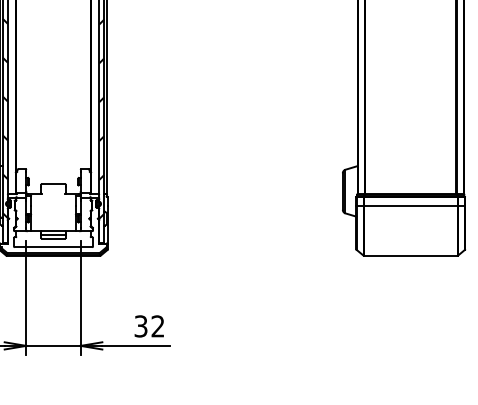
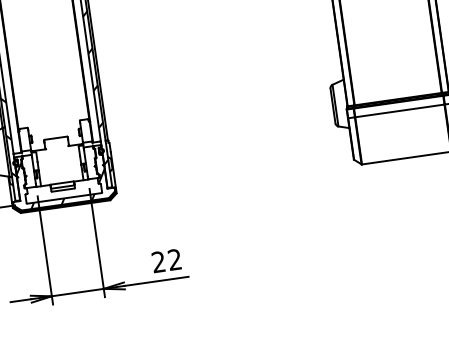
hatch: (53, 228) -> (61, 180), added
text: (140, 326) -> (158, 262), 32 -> 22

